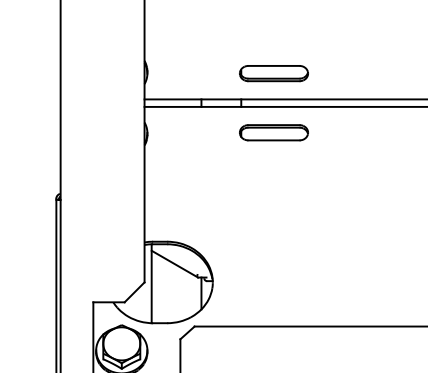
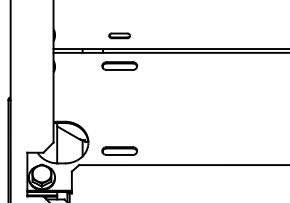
part: (273, 72) -> (119, 35), size x0.6
part: (273, 297) -> (119, 150), added

